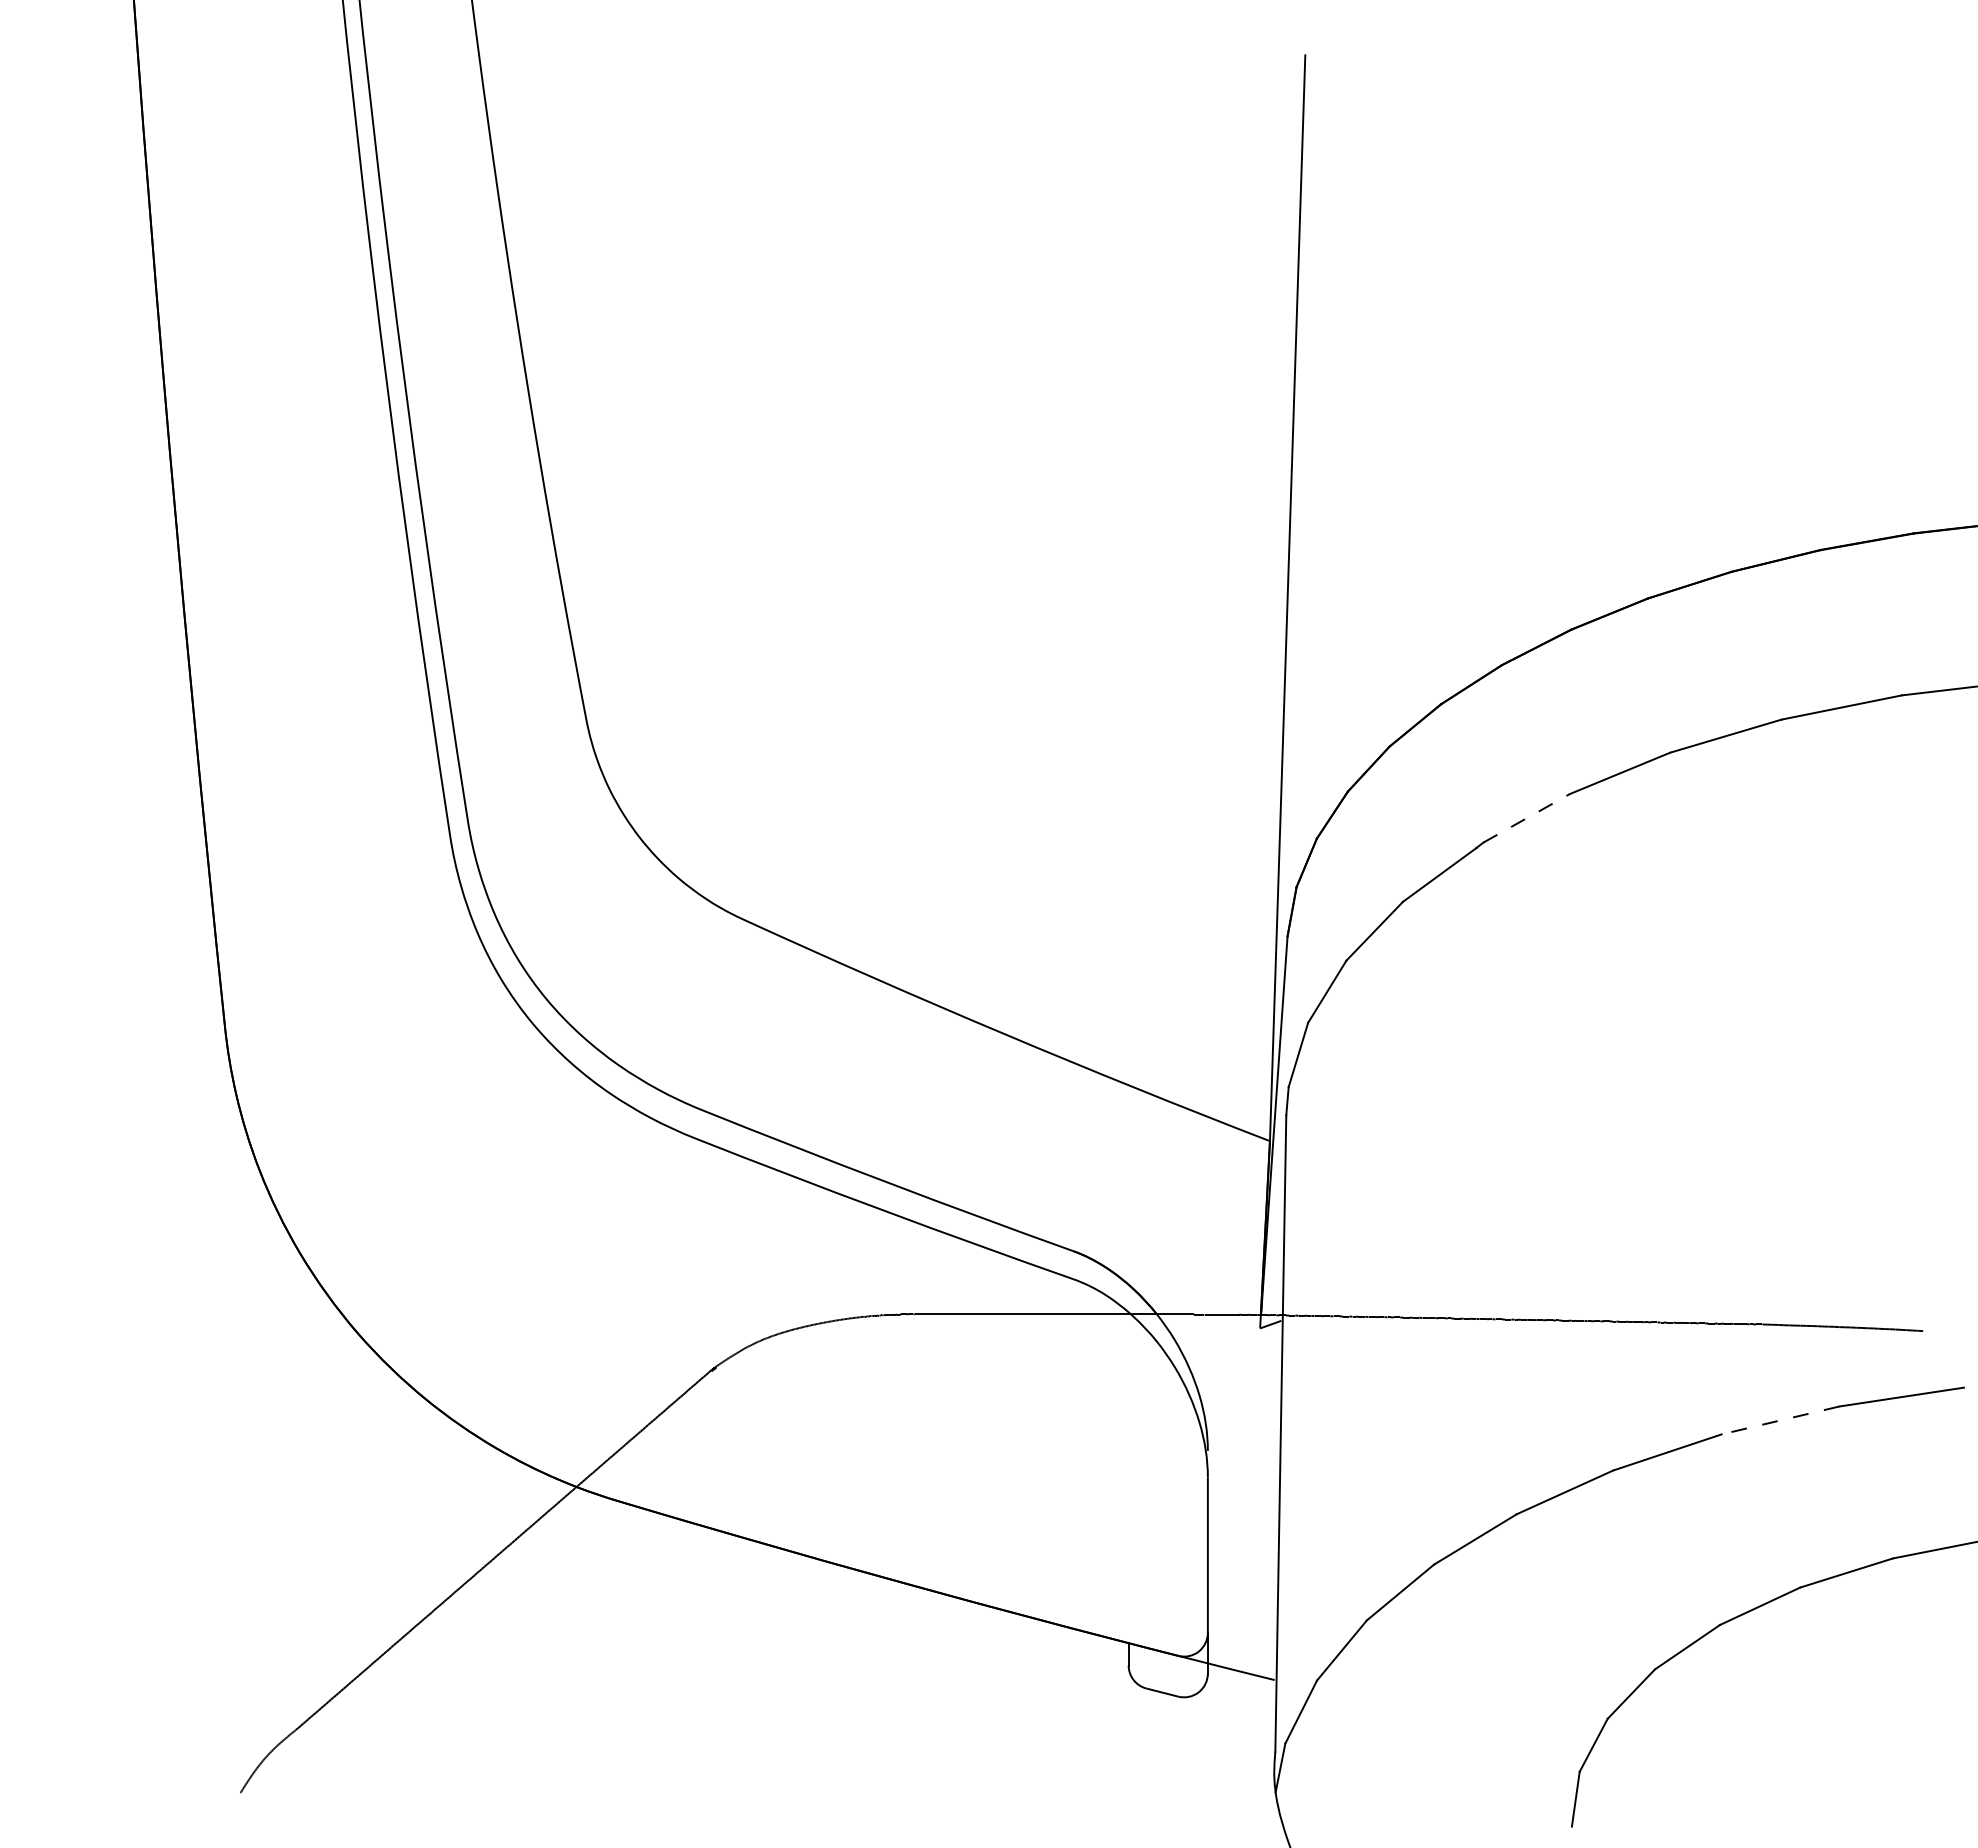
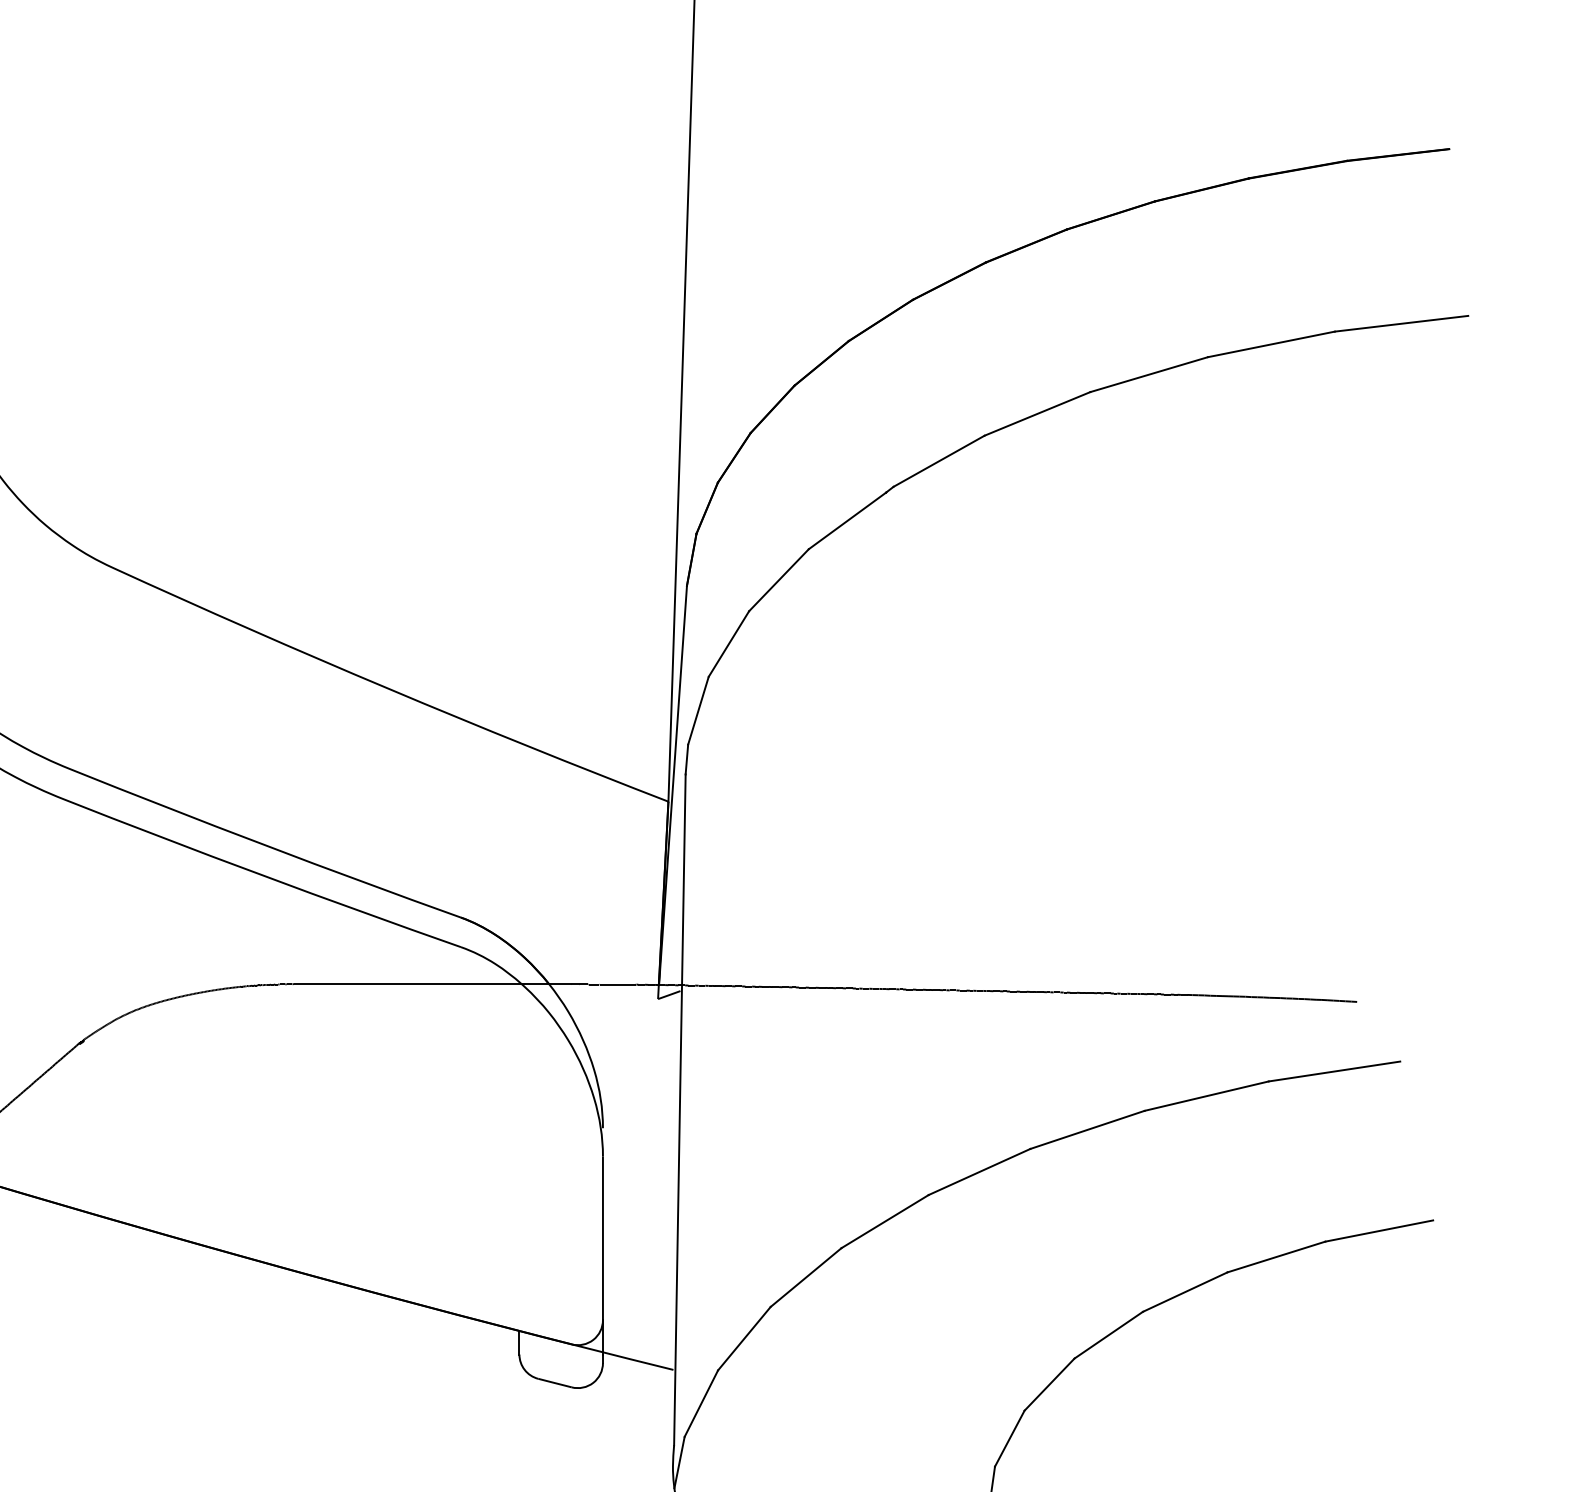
line: (1526, 818) -> (938, 461), dashed -> solid
line: (1779, 1420) -> (1205, 1096), dashed -> solid

